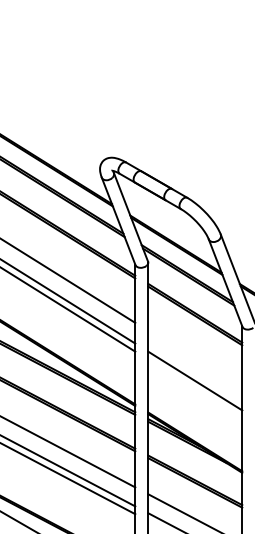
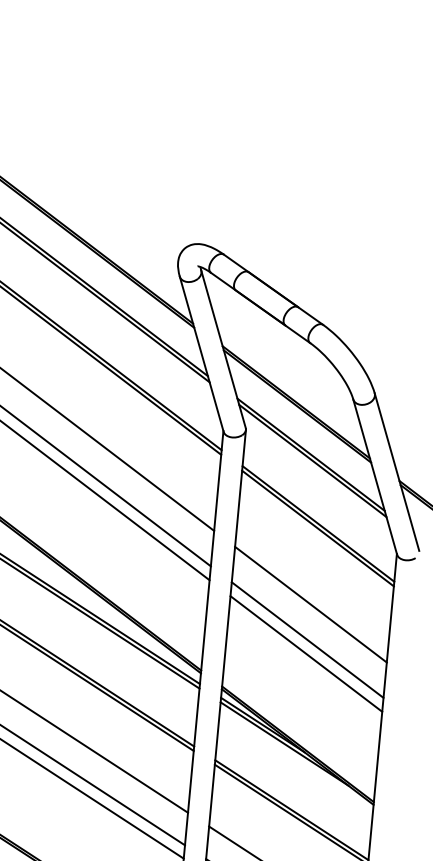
line: (195, 360) -> (311, 604), added
line: (195, 388) -> (306, 652), added

